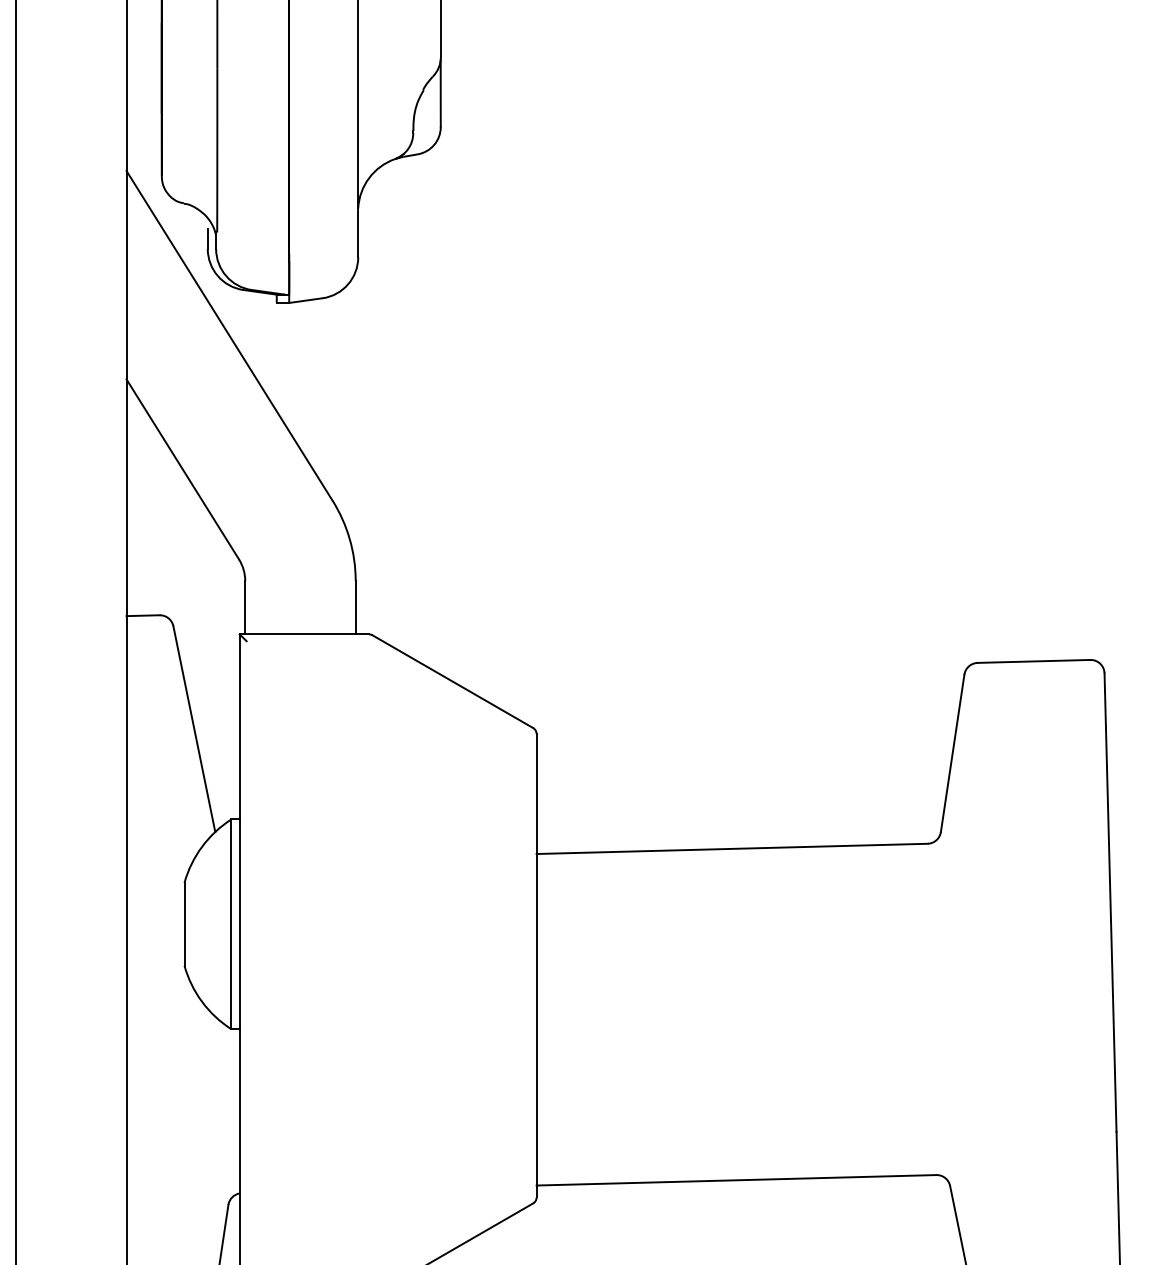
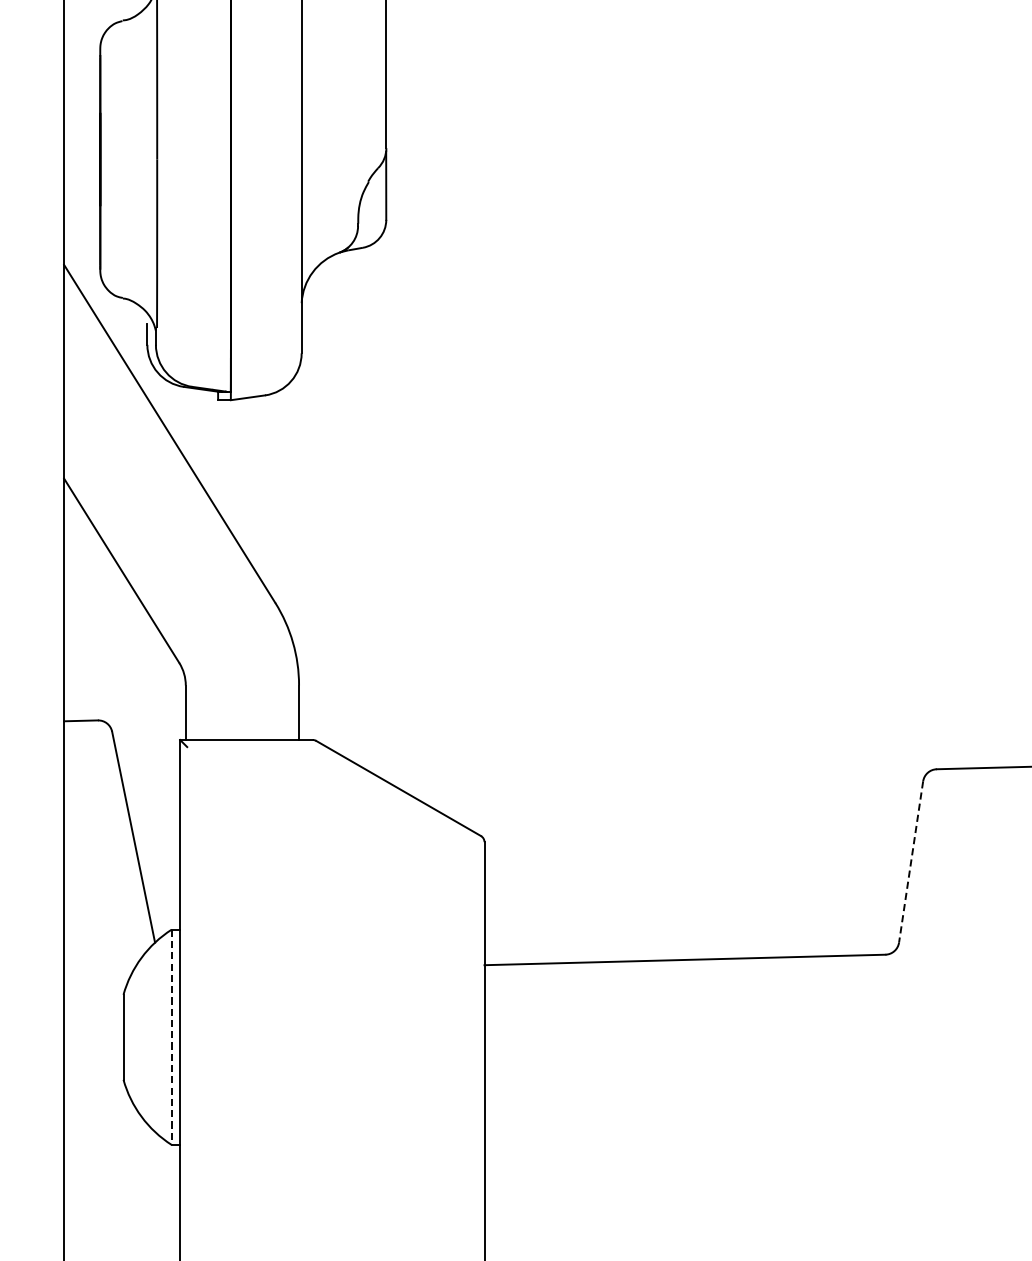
line: (952, 753) -> (910, 862), solid -> dashed
line: (231, 924) -> (171, 1037), solid -> dashed

